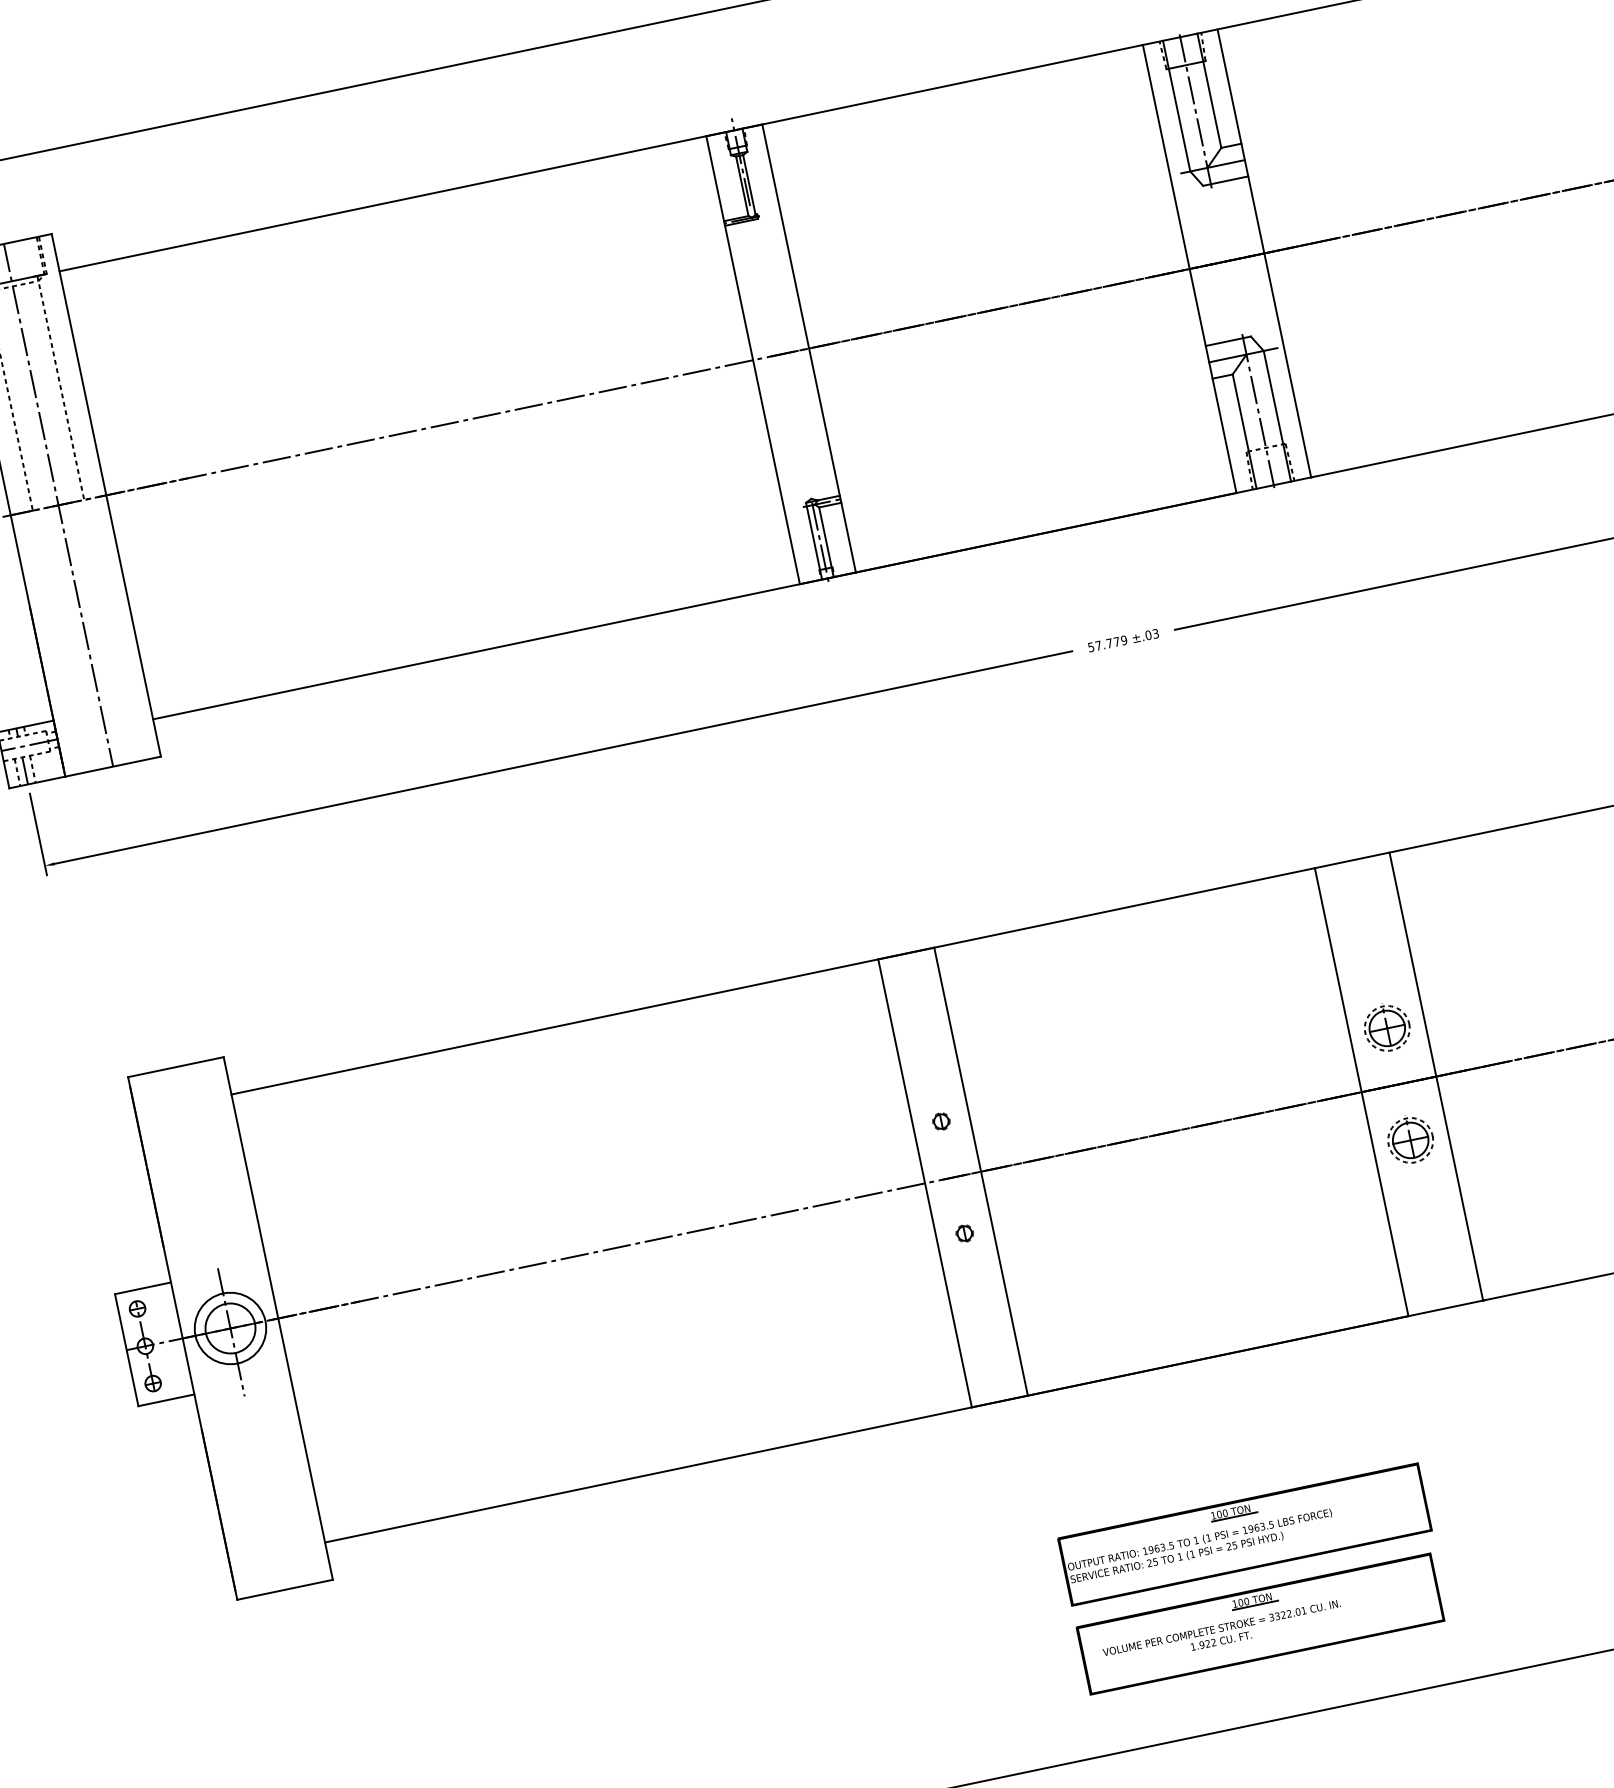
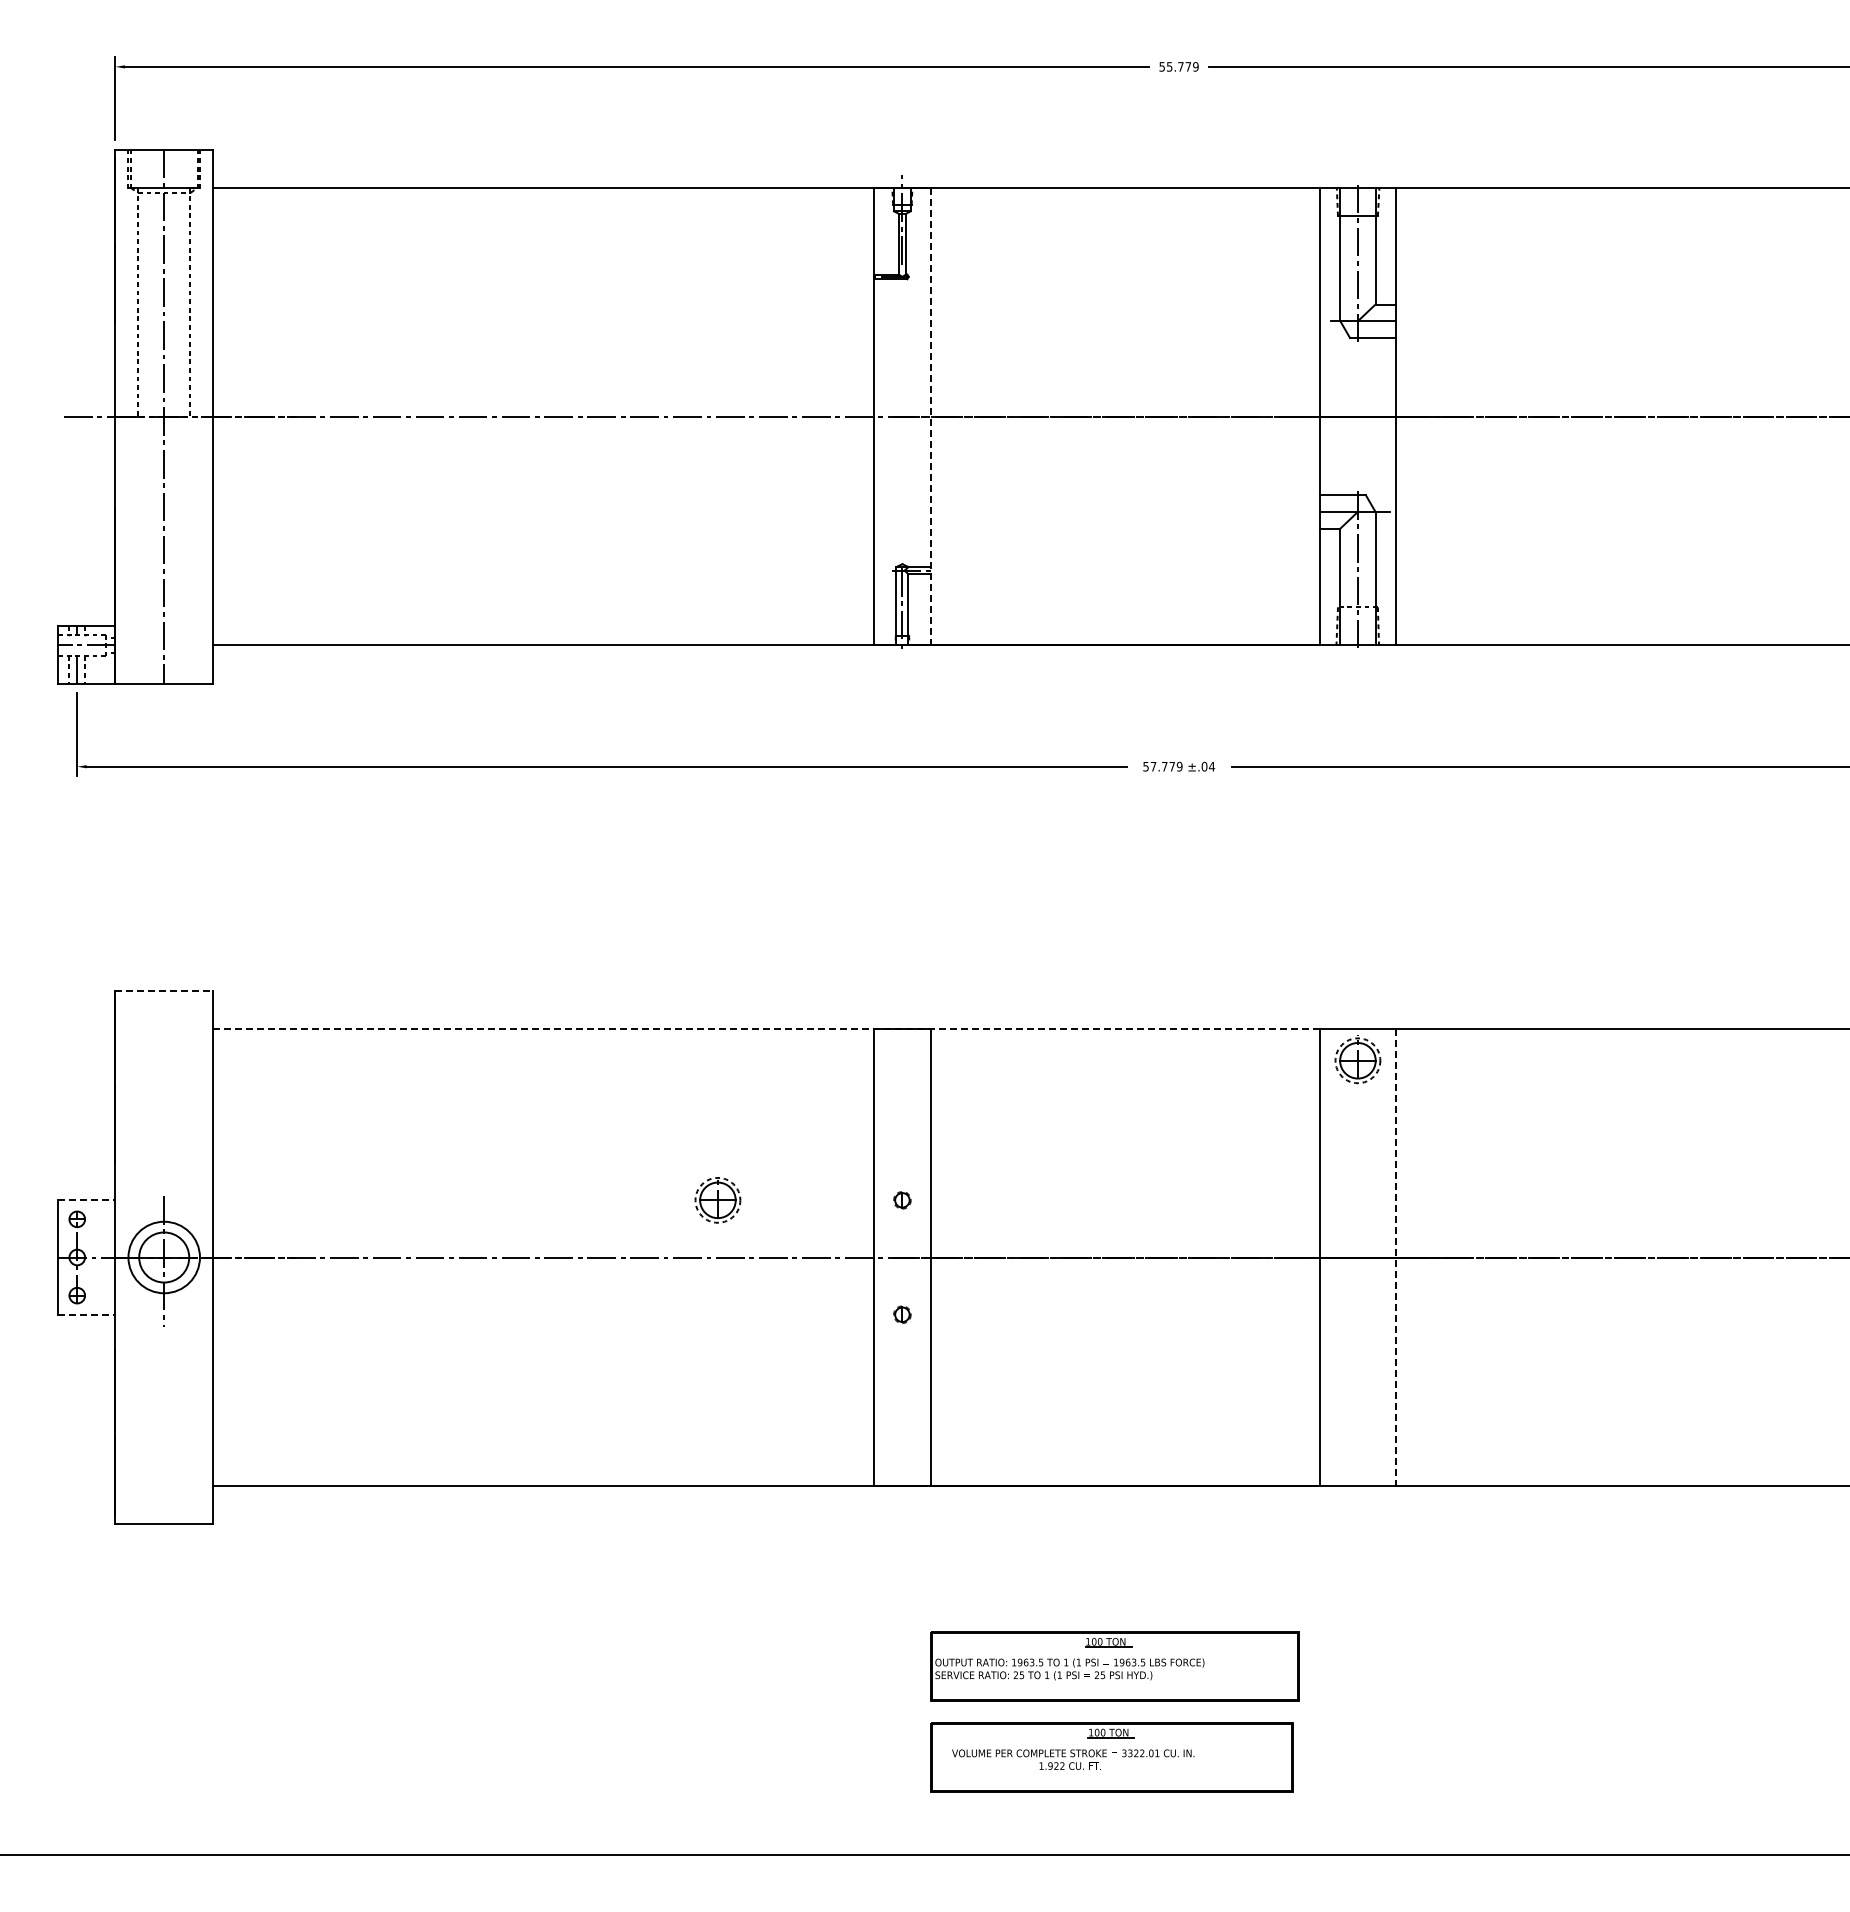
line: (809, 348) -> (931, 416), solid -> dashed
text: (1156, 633) -> (1212, 766), ±.03 -> ±.04
line: (773, 981) -> (766, 1028), solid -> dashed
part: (1386, 1028) -> (717, 1200), moved
line: (176, 1067) -> (164, 990), solid -> dashed
line: (1436, 1076) -> (1396, 1257), solid -> dashed
part: (1410, 1139) -> (1357, 1059), moved
line: (142, 1288) -> (86, 1200), solid -> dashed
line: (166, 1400) -> (86, 1314), solid -> dashed

